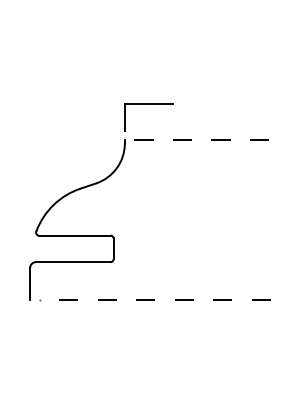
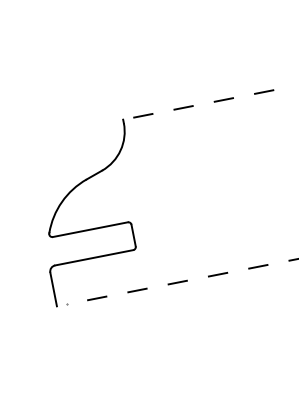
part: (148, 104) -> (140, 77), removed

